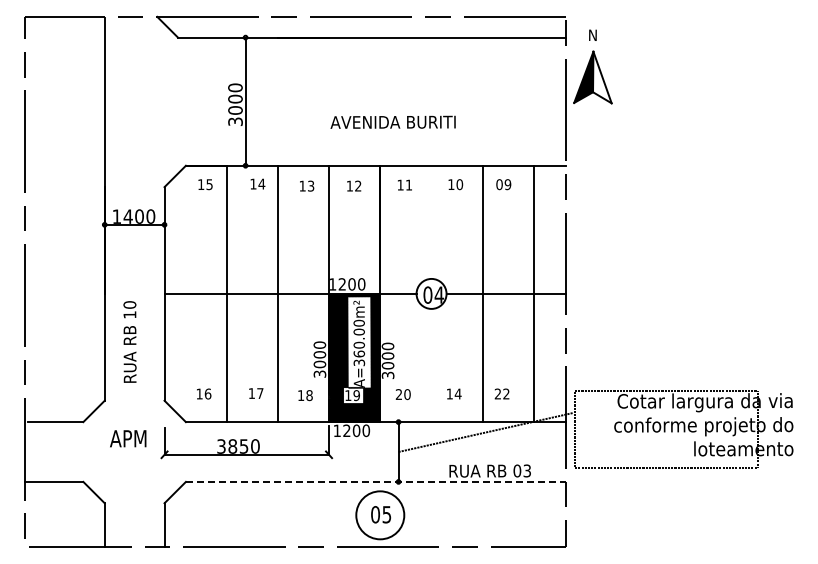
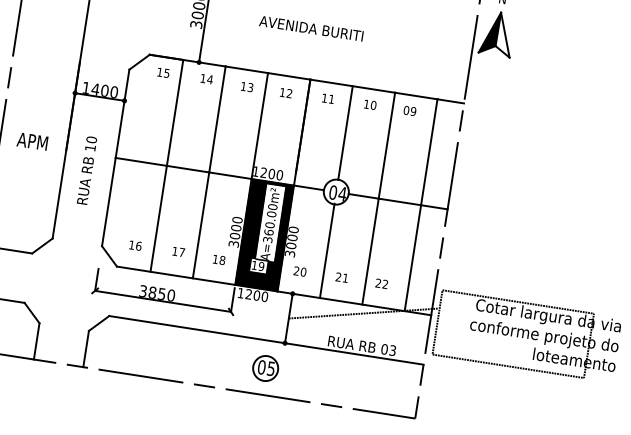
text: (392, 121) -> (310, 27), moved
line: (431, 221) -> (345, 132), added
text: (129, 341) -> (86, 170), moved
line: (431, 364) -> (327, 250), added
text: (453, 393) -> (341, 277), 14 -> 21
text: (128, 438) -> (32, 141), moved
line: (376, 481) -> (266, 340), dashed -> solid
circle: (380, 515) -> (265, 368), size x0.62

